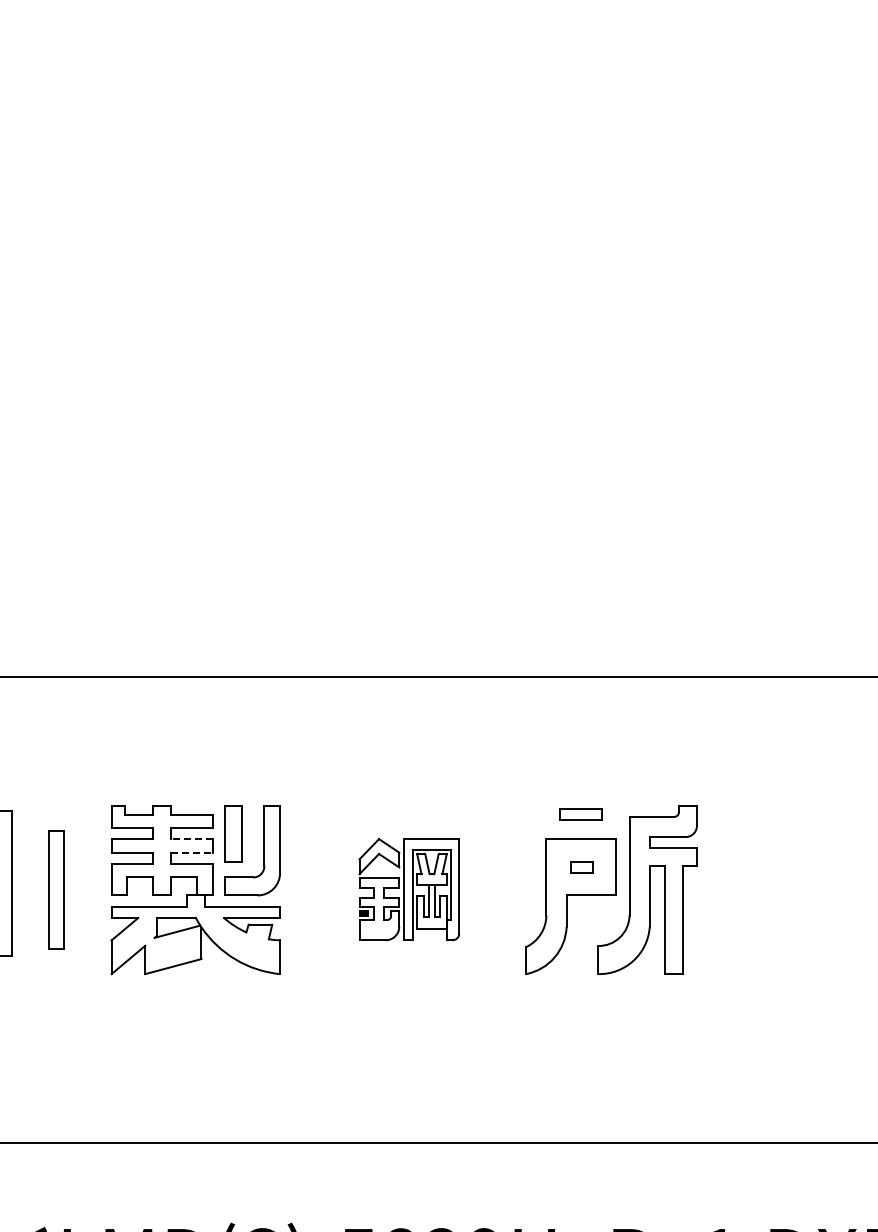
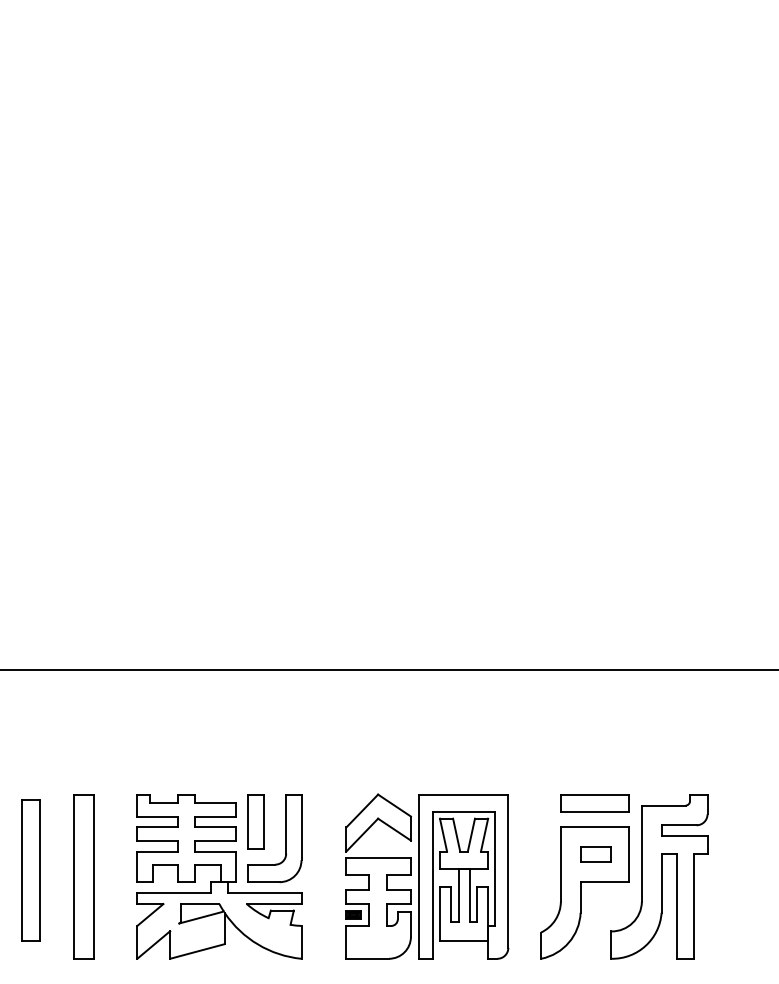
part: (580, 814) -> (594, 803), size x1.67
line: (191, 839) -> (215, 827), dashed -> solid
line: (191, 852) -> (215, 840), dashed -> solid
part: (582, 867) -> (596, 854), size x1.43
part: (56, 889) -> (83, 876), size x1.43
part: (409, 889) -> (427, 876), size x1.67

